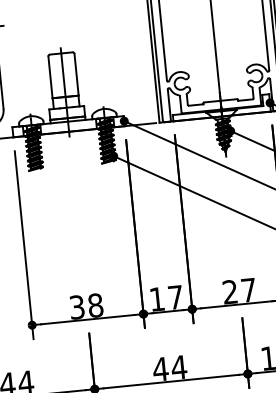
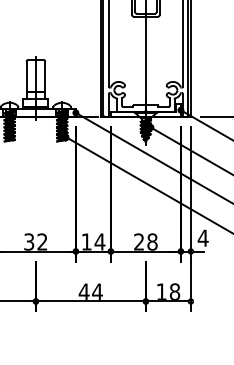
text: (248, 289) -> (152, 241), 27 -> 28
text: (174, 296) -> (99, 241), 17 -> 14
text: (95, 304) -> (42, 241), 38 -> 32

